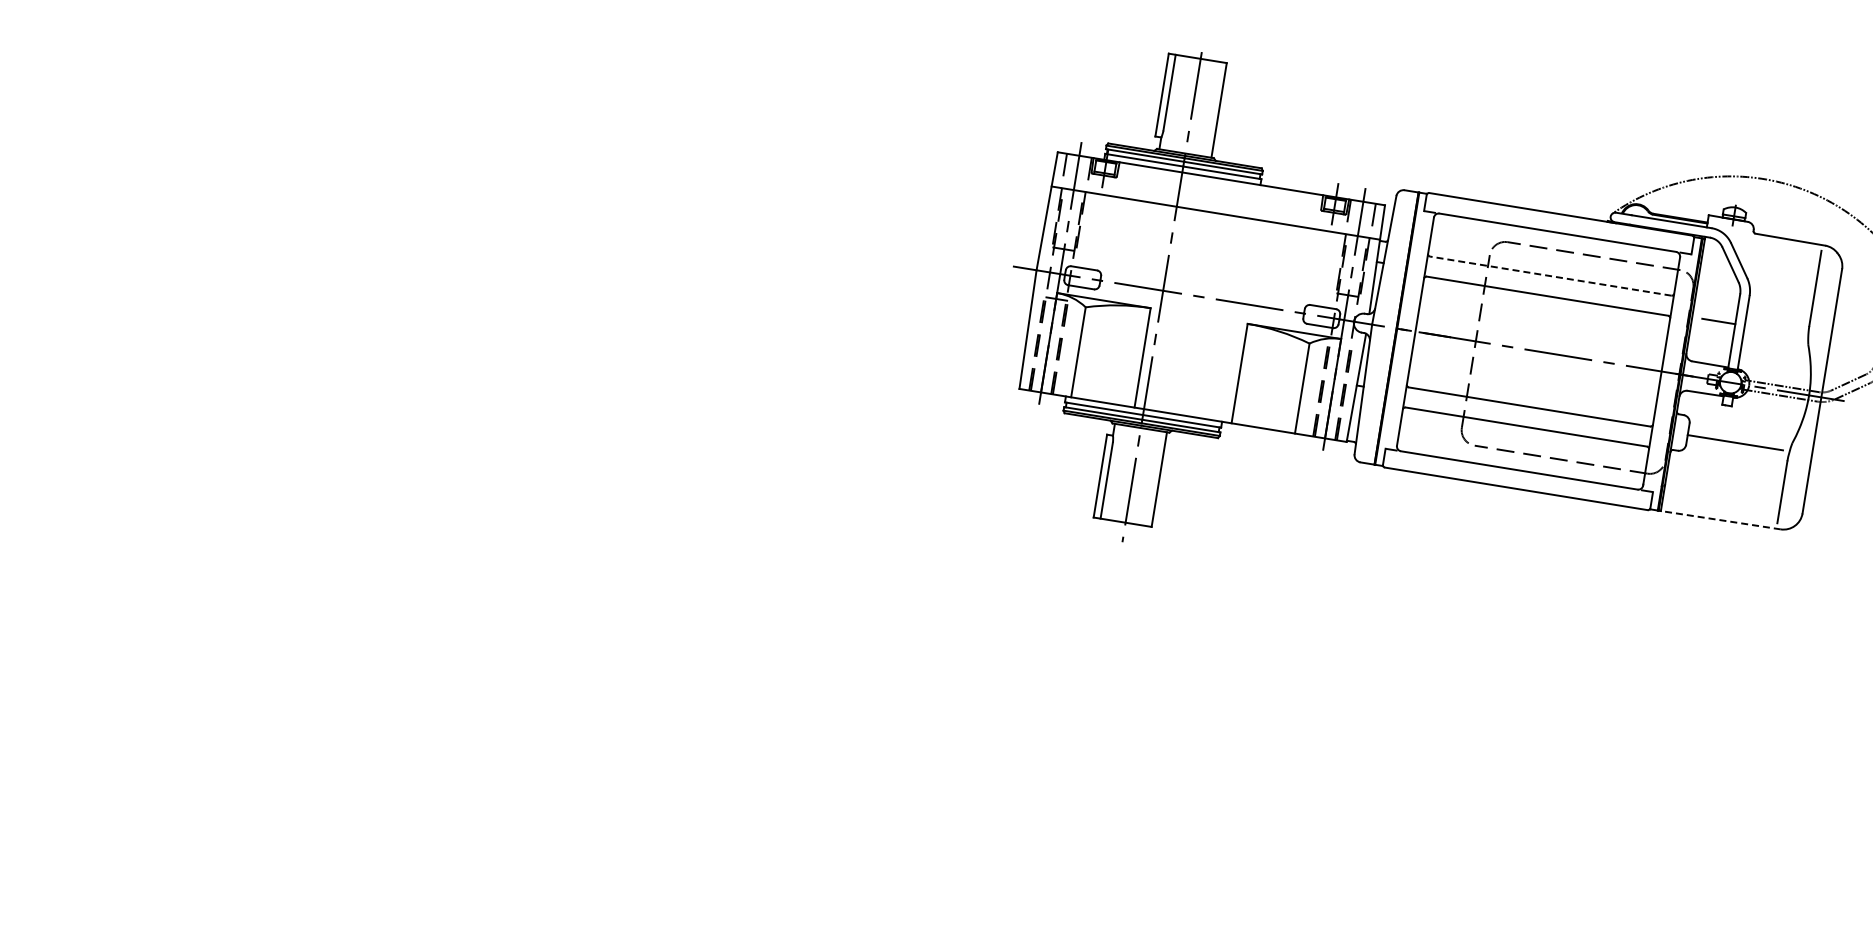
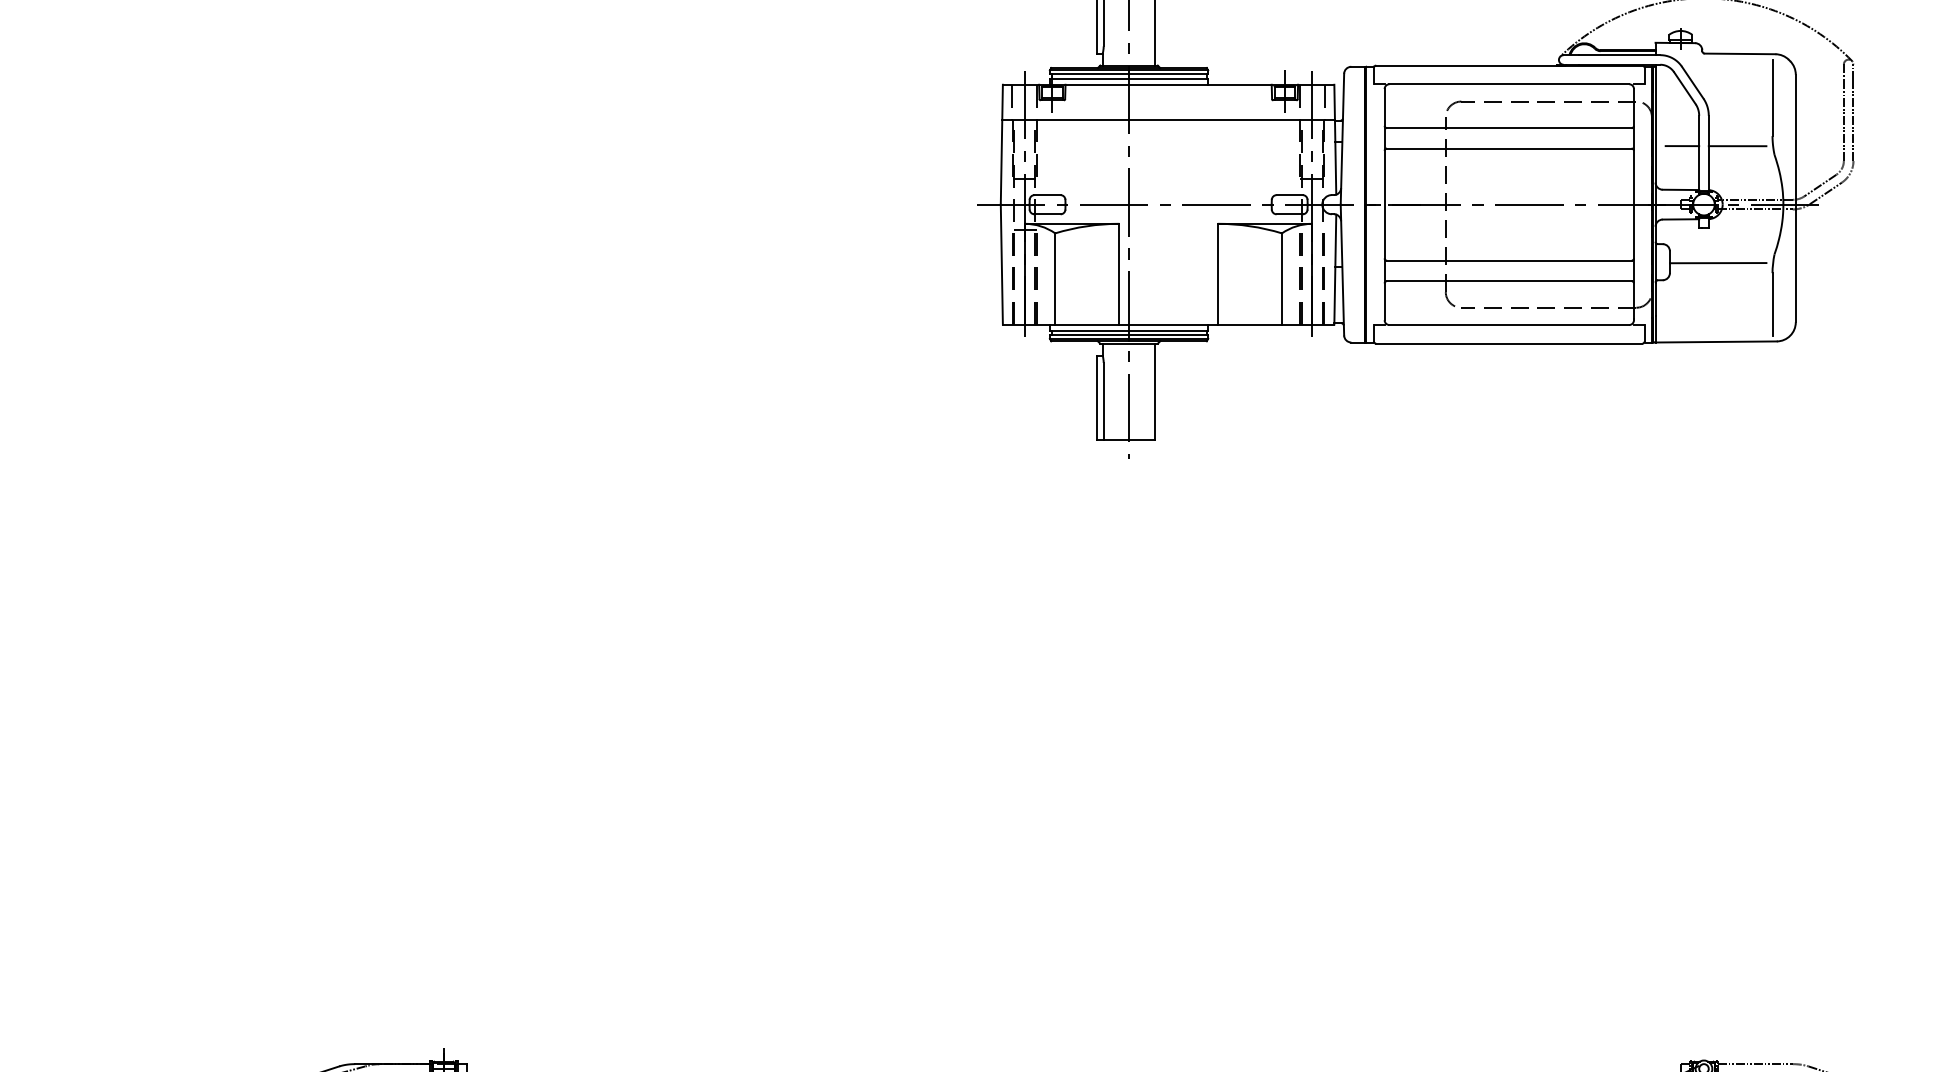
line: (1549, 276) -> (1508, 128), dashed -> solid
line: (1773, 330) -> (1737, 146), added
line: (1721, 519) -> (1716, 341), dashed -> solid

